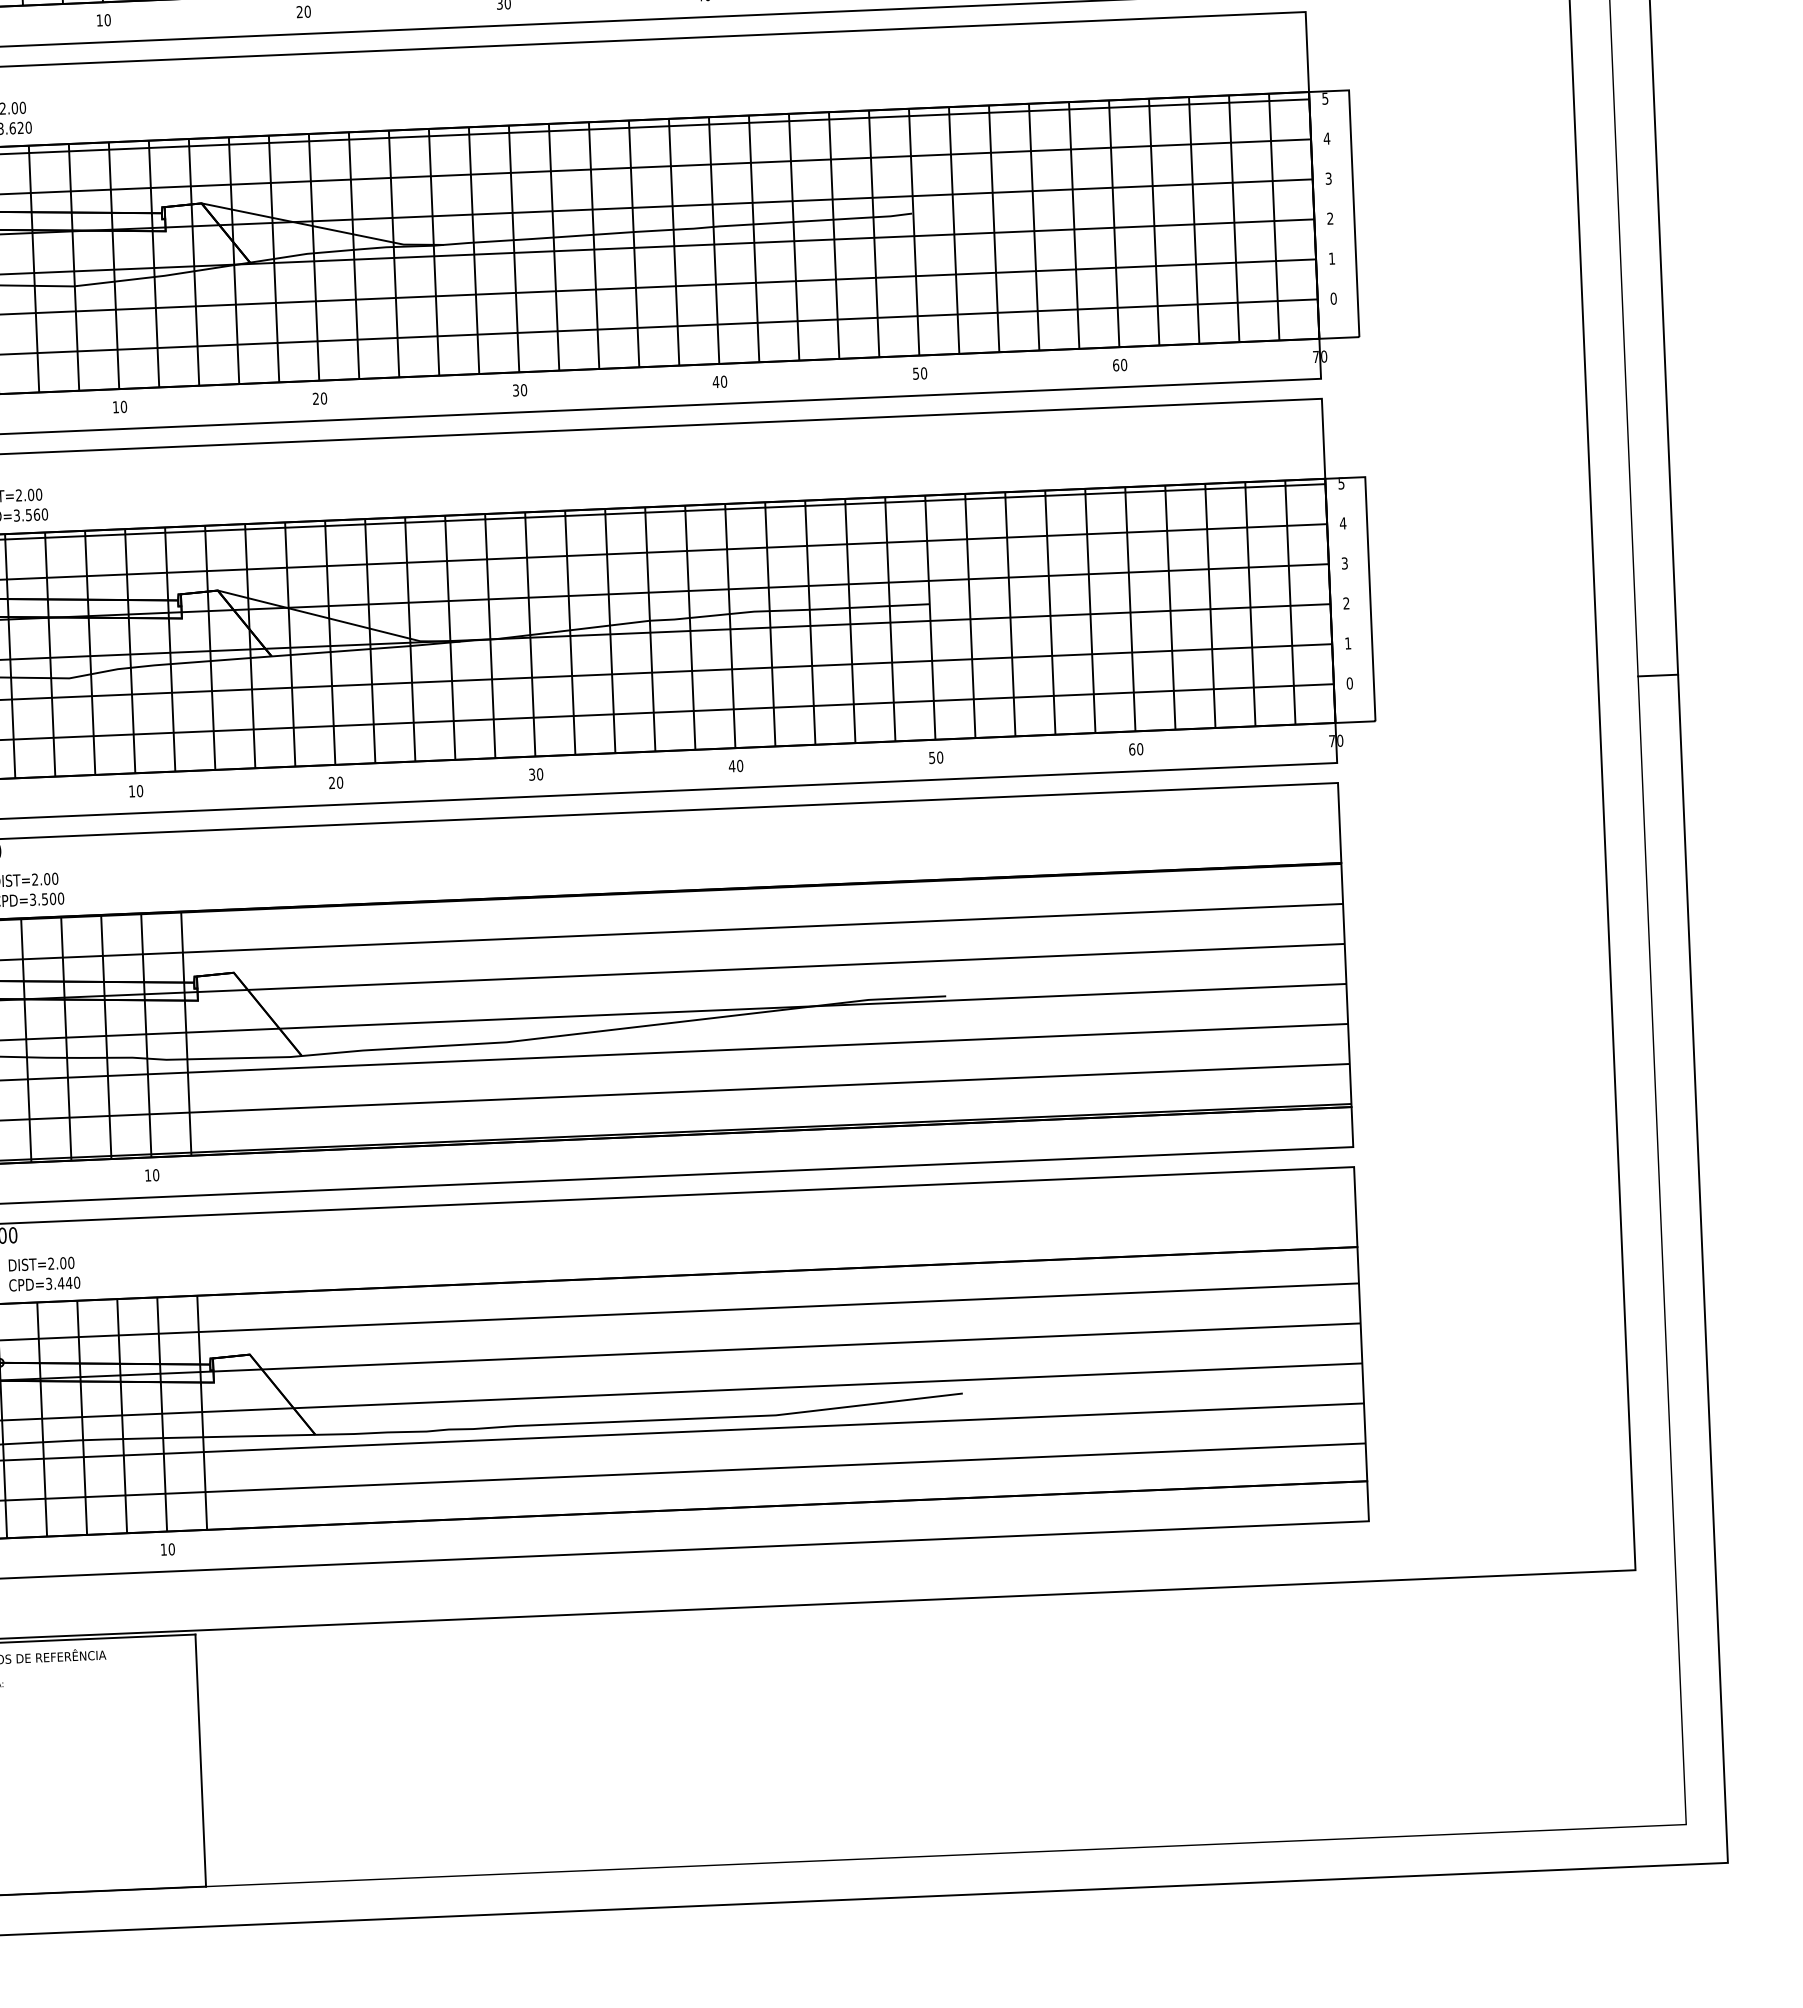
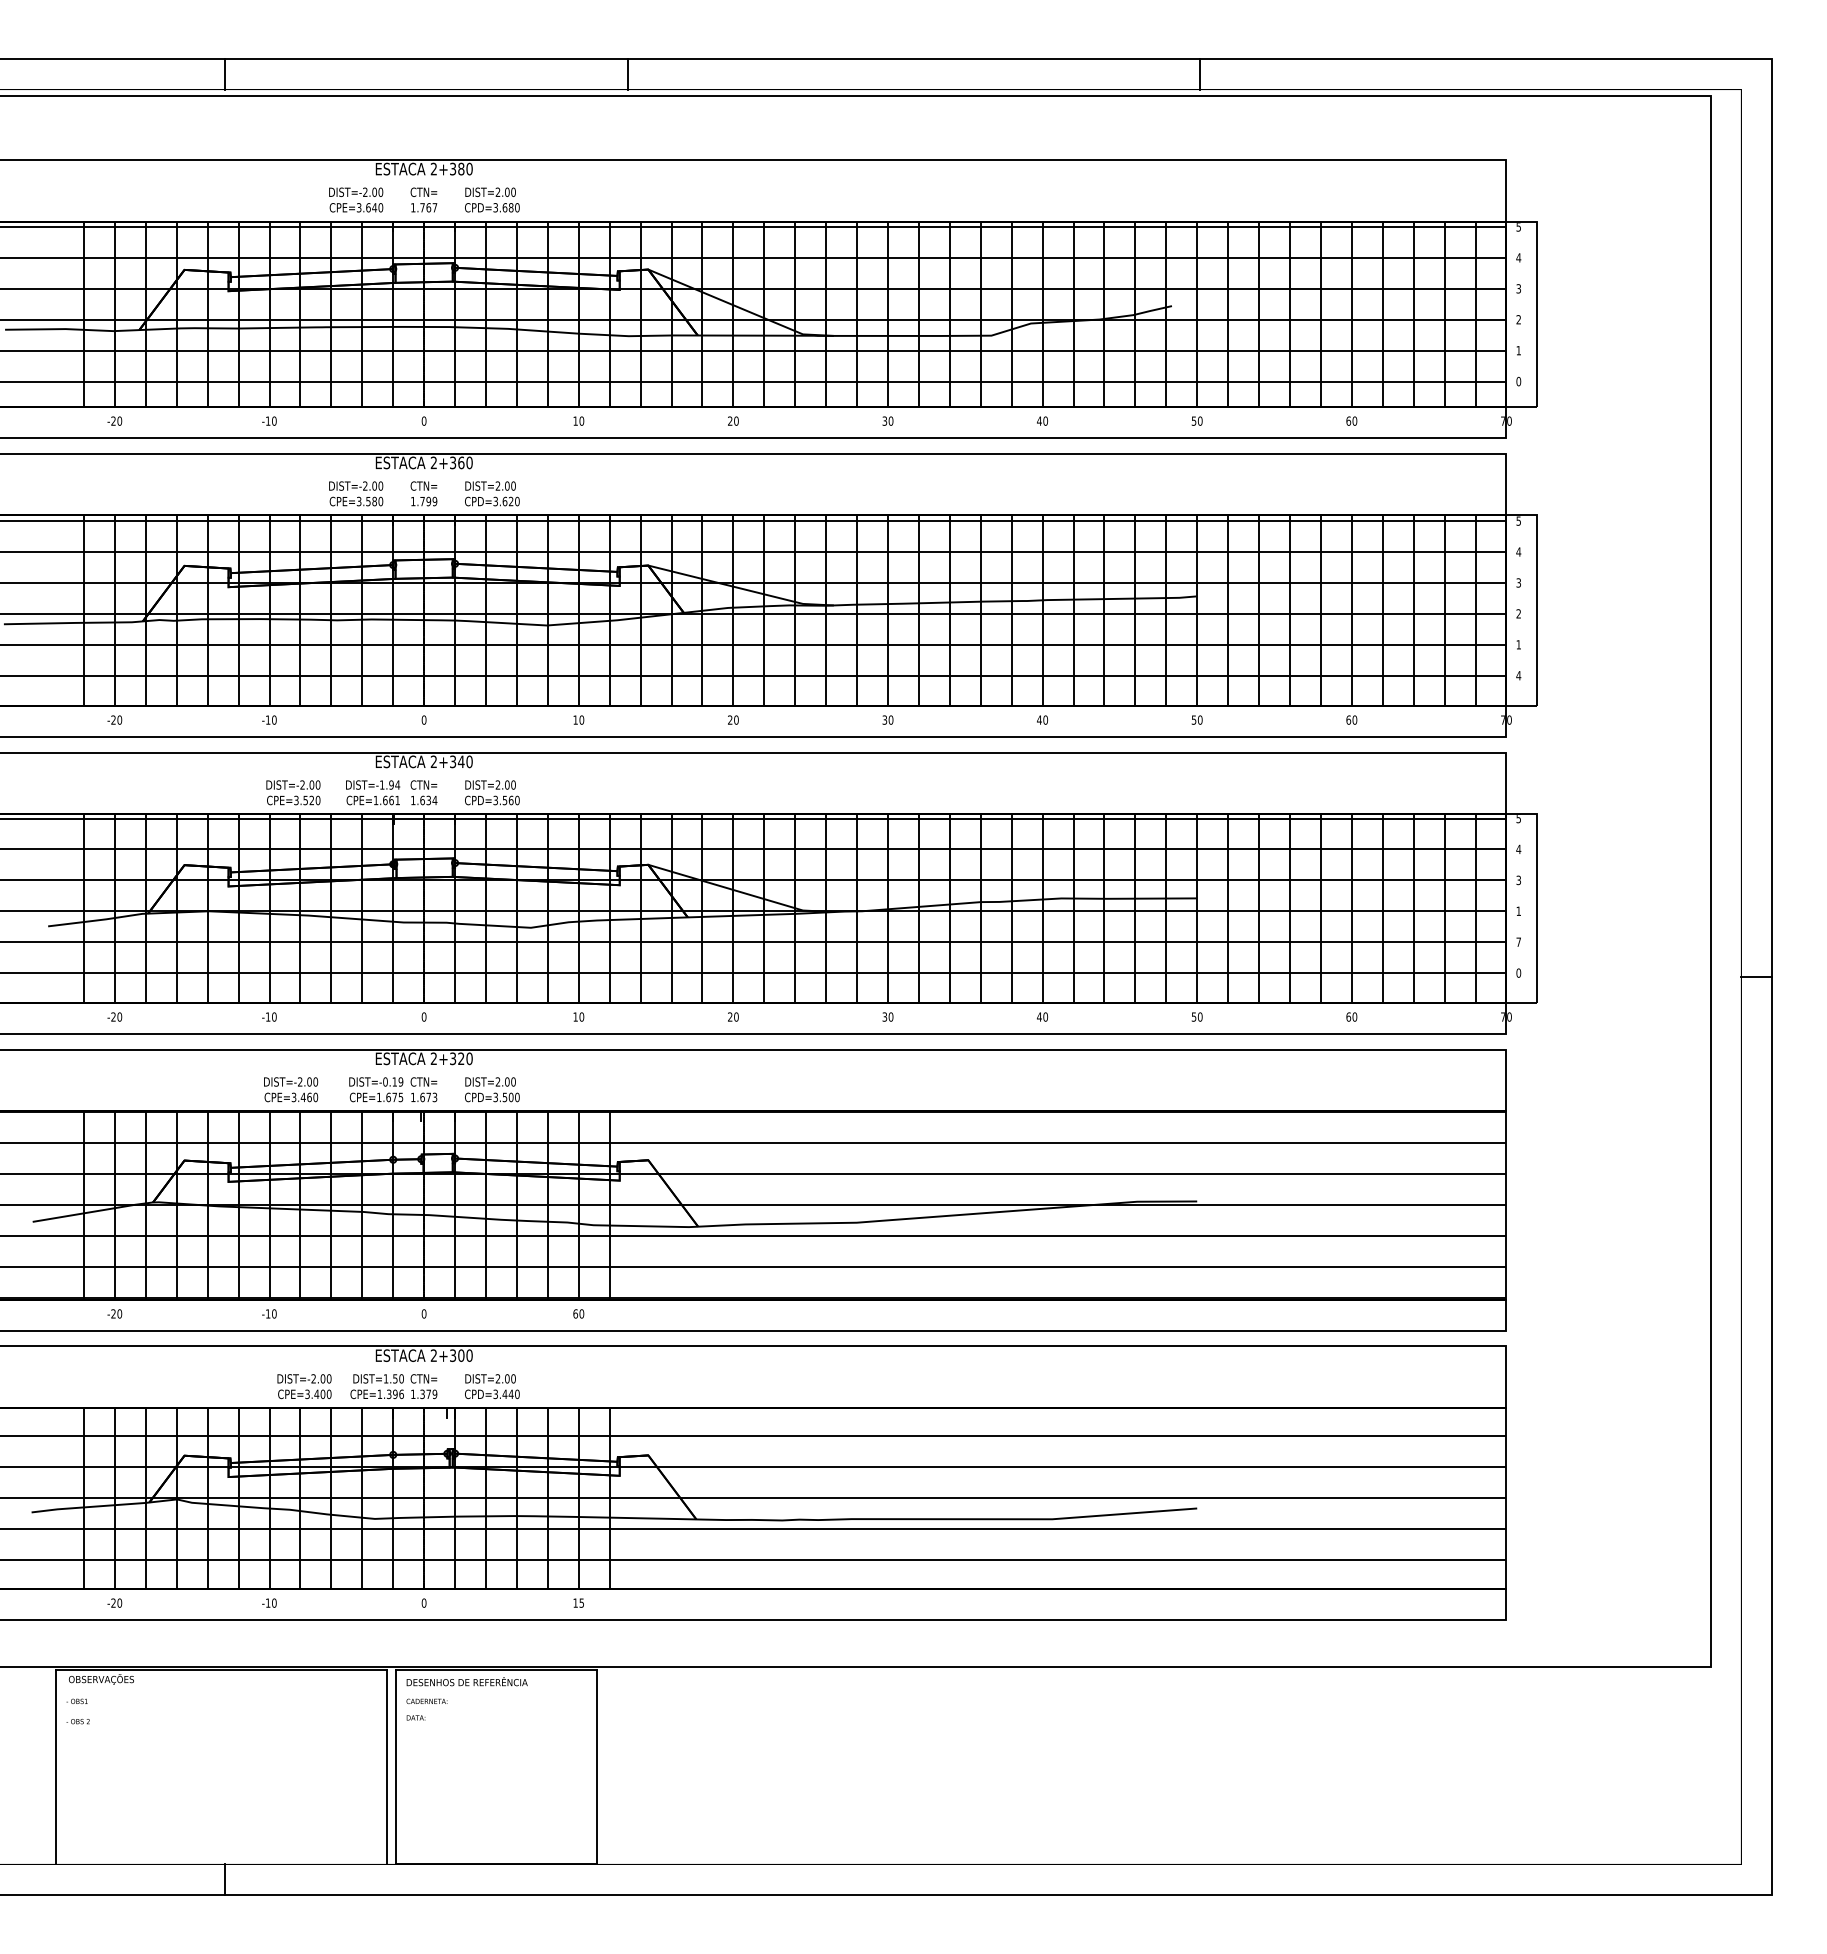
text: (1333, 298) -> (1518, 675), 0 -> 4
text: (1346, 602) -> (1518, 910), 2 -> 1
text: (1347, 642) -> (1518, 941), 1 -> 7
text: (147, 1174) -> (575, 1313), 10 -> 60
text: (171, 1548) -> (581, 1602), 10 -> 15

